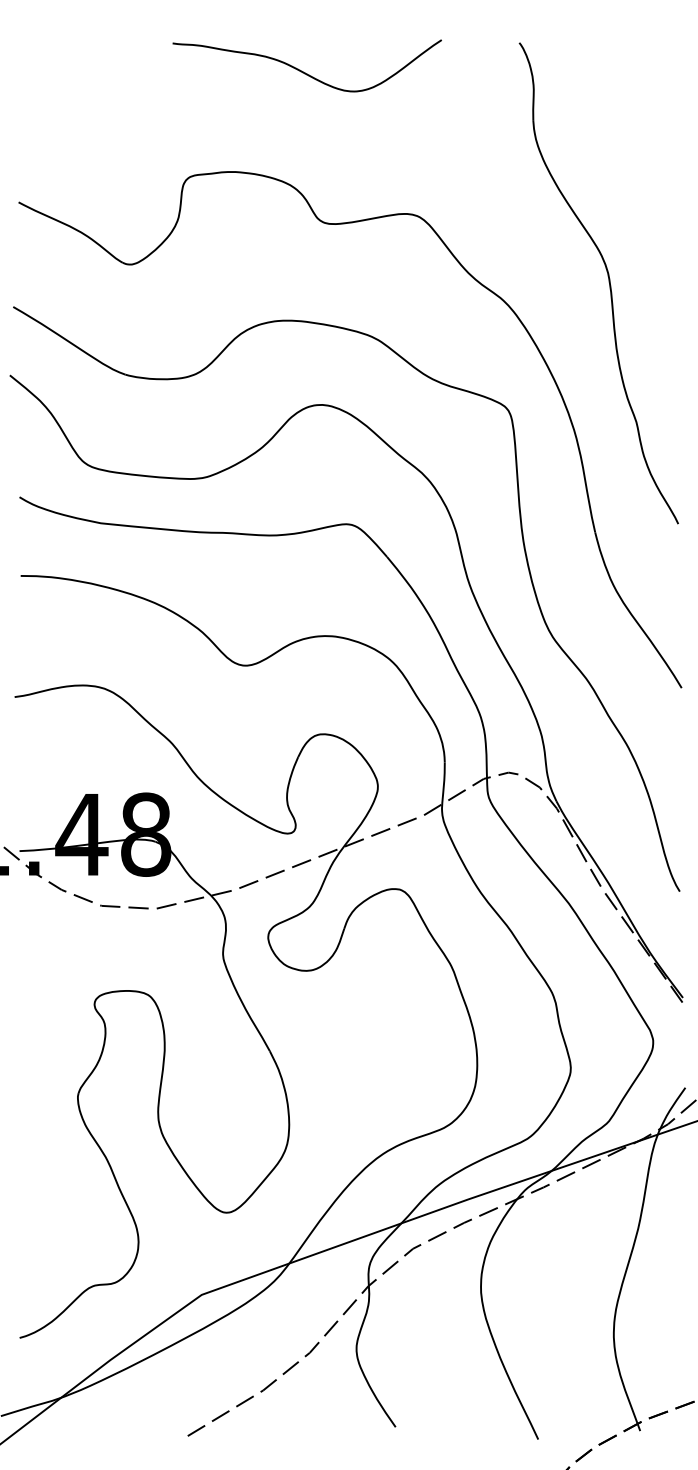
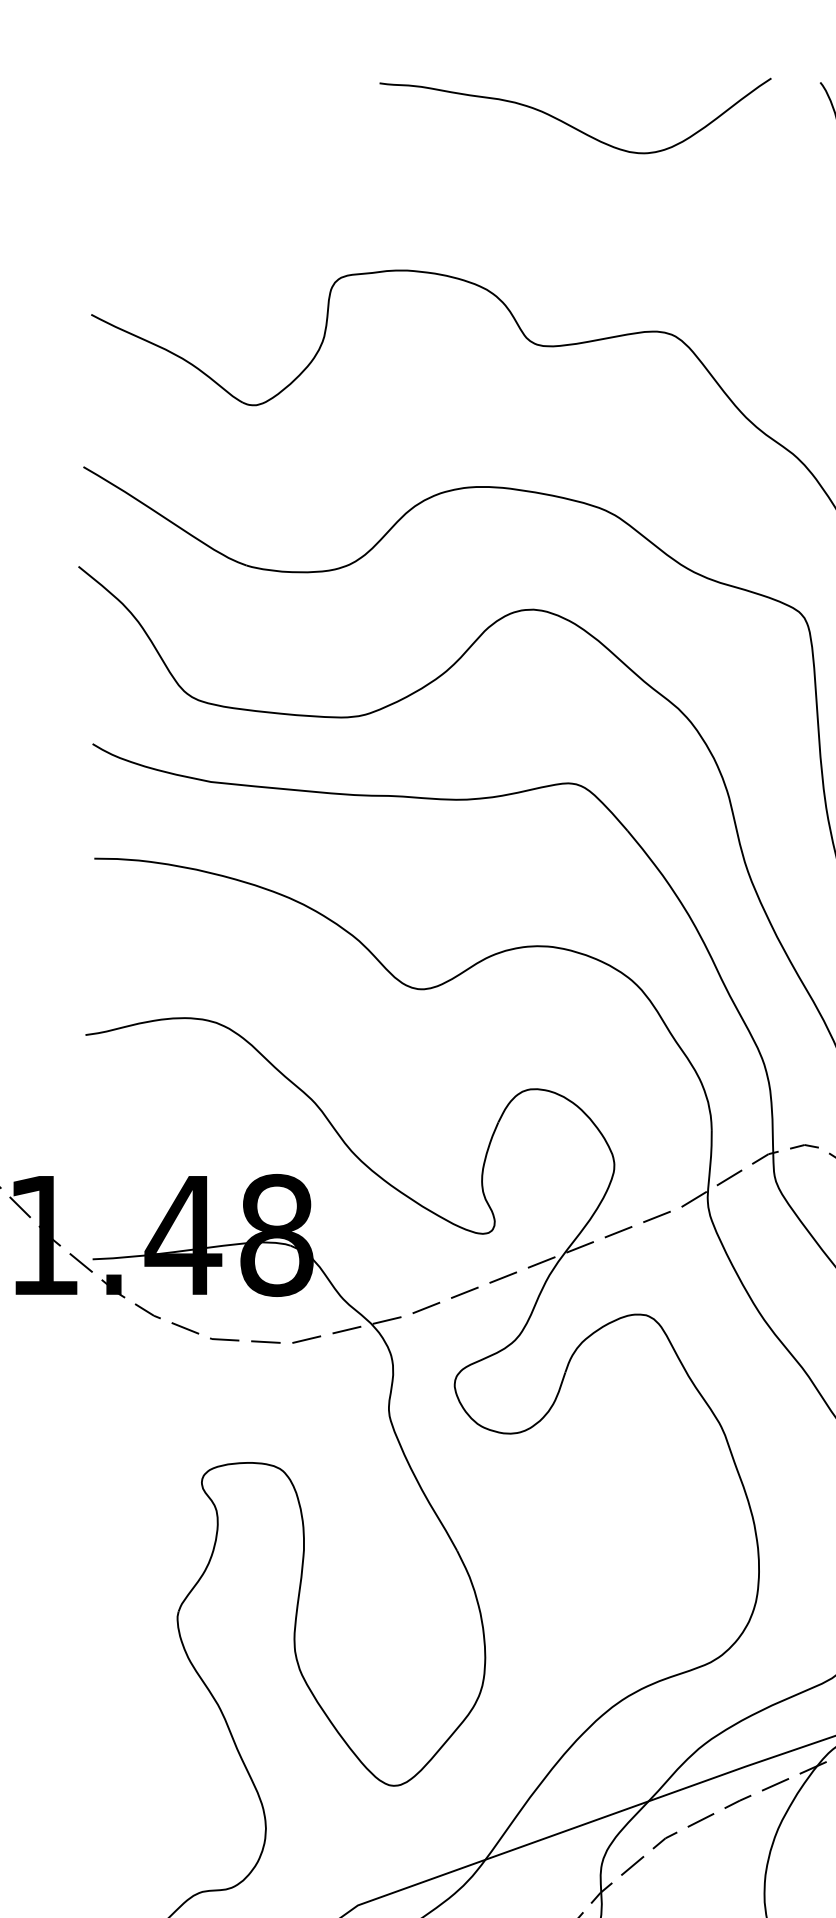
curve: (303, 71) -> (570, 124), moved

